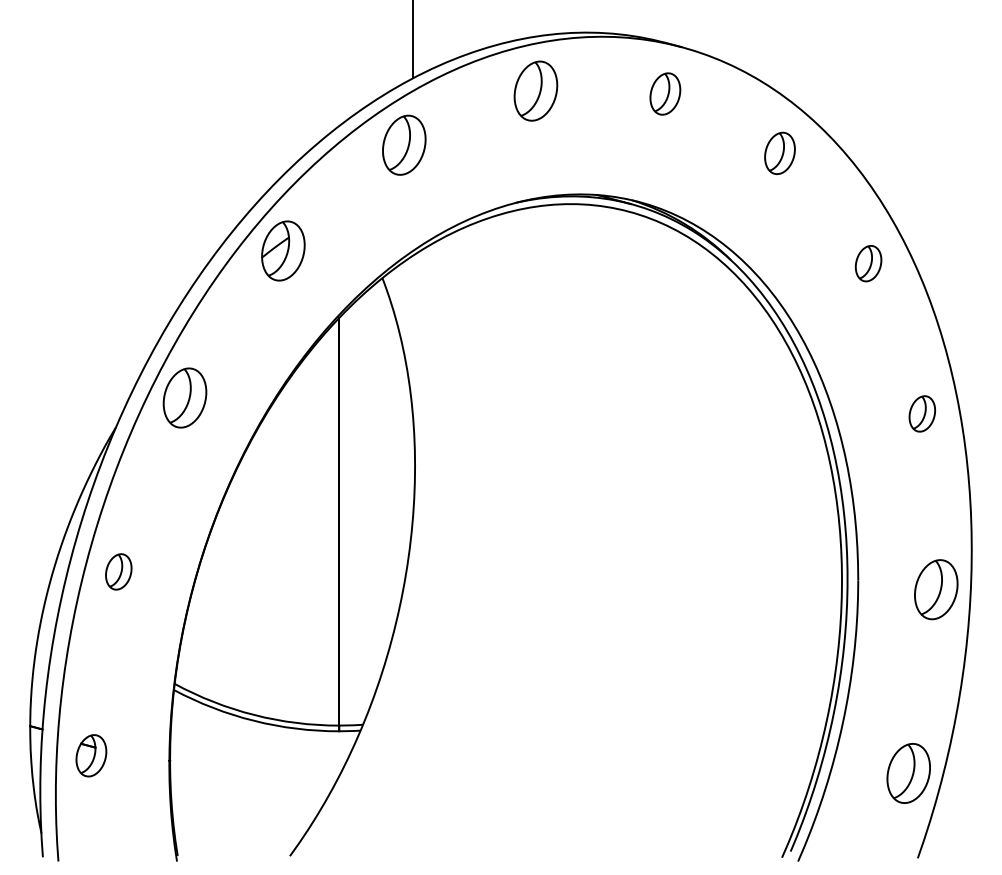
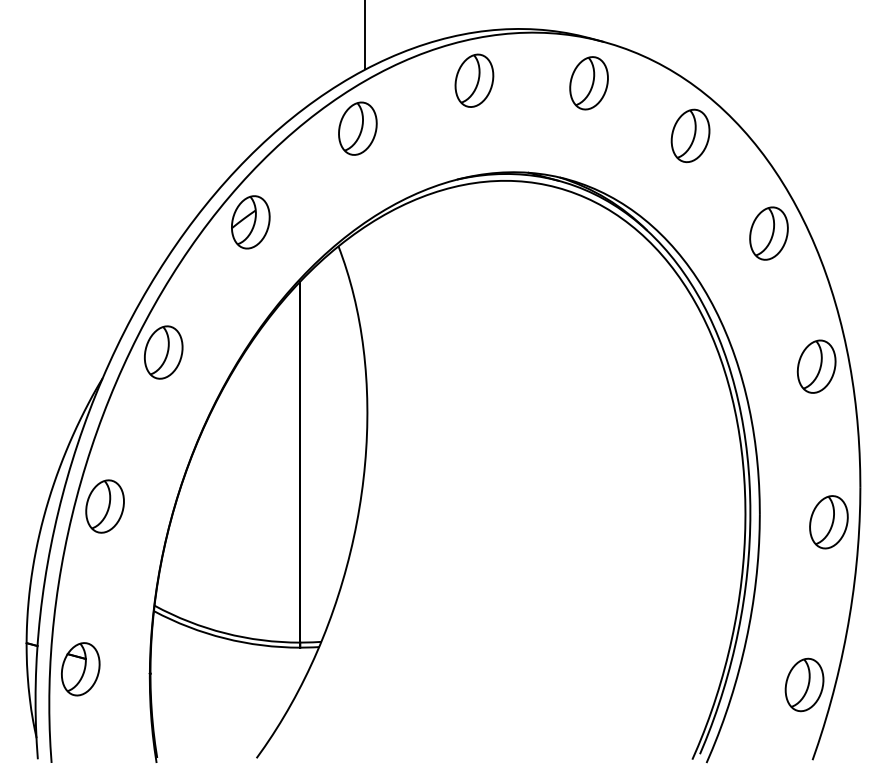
part: (664, 94) -> (588, 83), size x1.43
part: (779, 152) -> (690, 135), size x1.43
part: (868, 263) -> (768, 233), size x1.67
part: (922, 413) -> (816, 366), size x1.67
part: (118, 571) -> (104, 506), size x1.67
part: (91, 755) -> (80, 669), size x1.43

